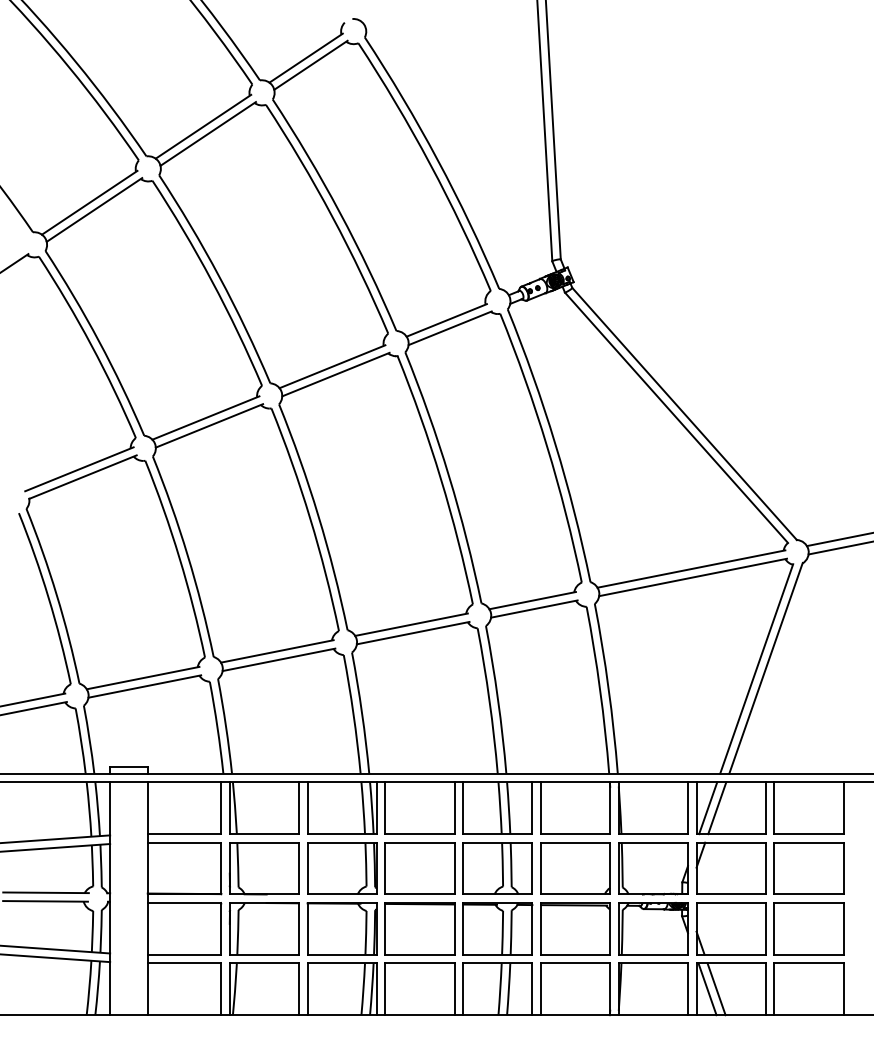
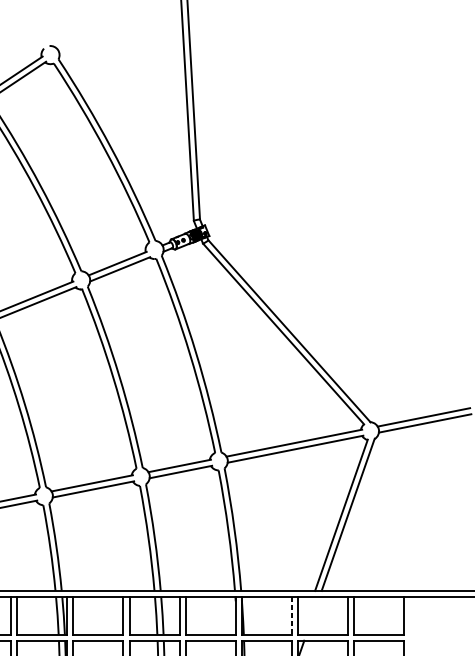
line: (687, 808) -> (291, 616), solid -> dashed
line: (708, 808) -> (306, 616), removed
line: (717, 808) -> (313, 616), removed

